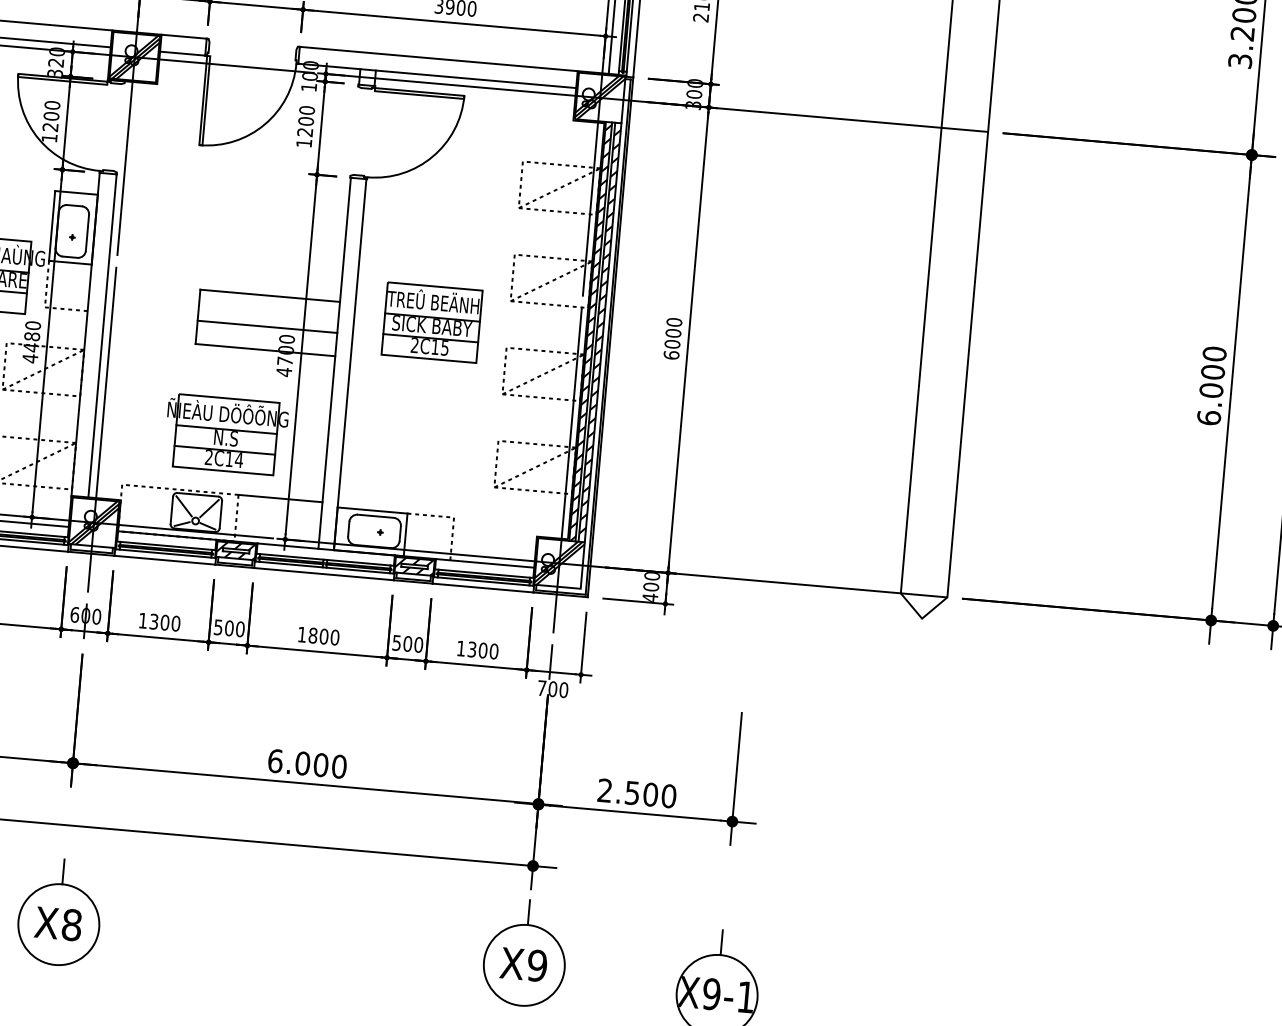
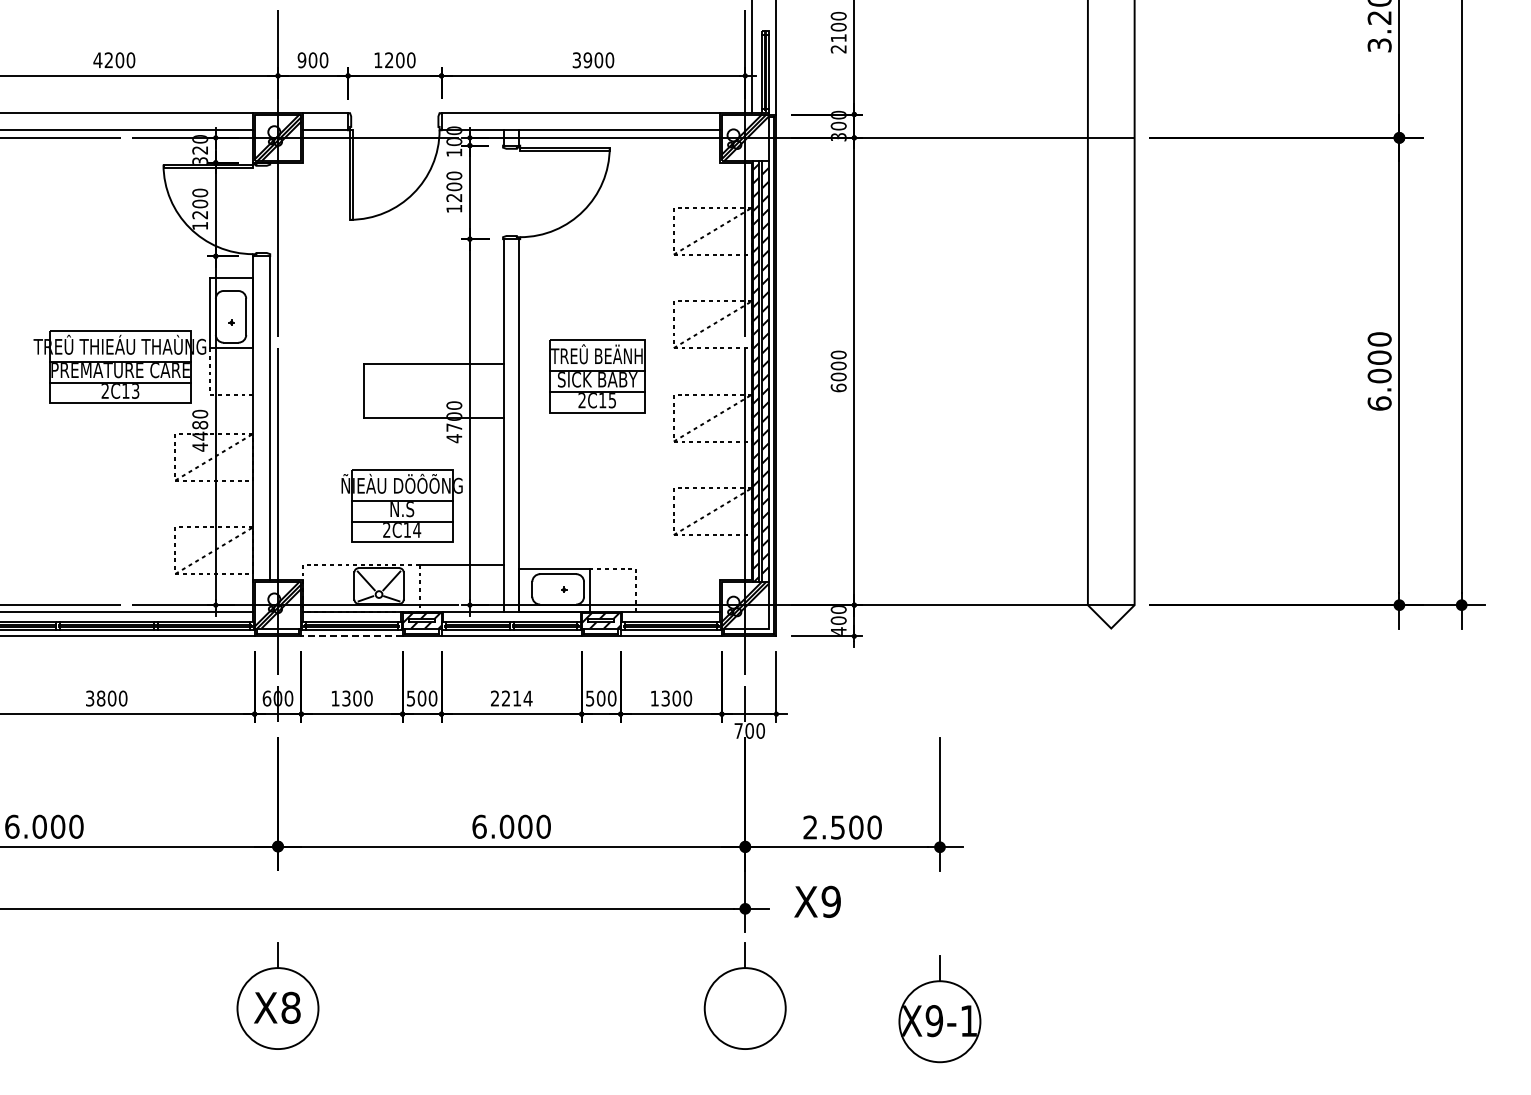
line: (267, 326) -> (433, 394), removed
line: (164, 560) -> (351, 636), solid -> dashed
text: (318, 636) -> (511, 698), 1800 -> 2214
text: (523, 964) -> (817, 901), moved

